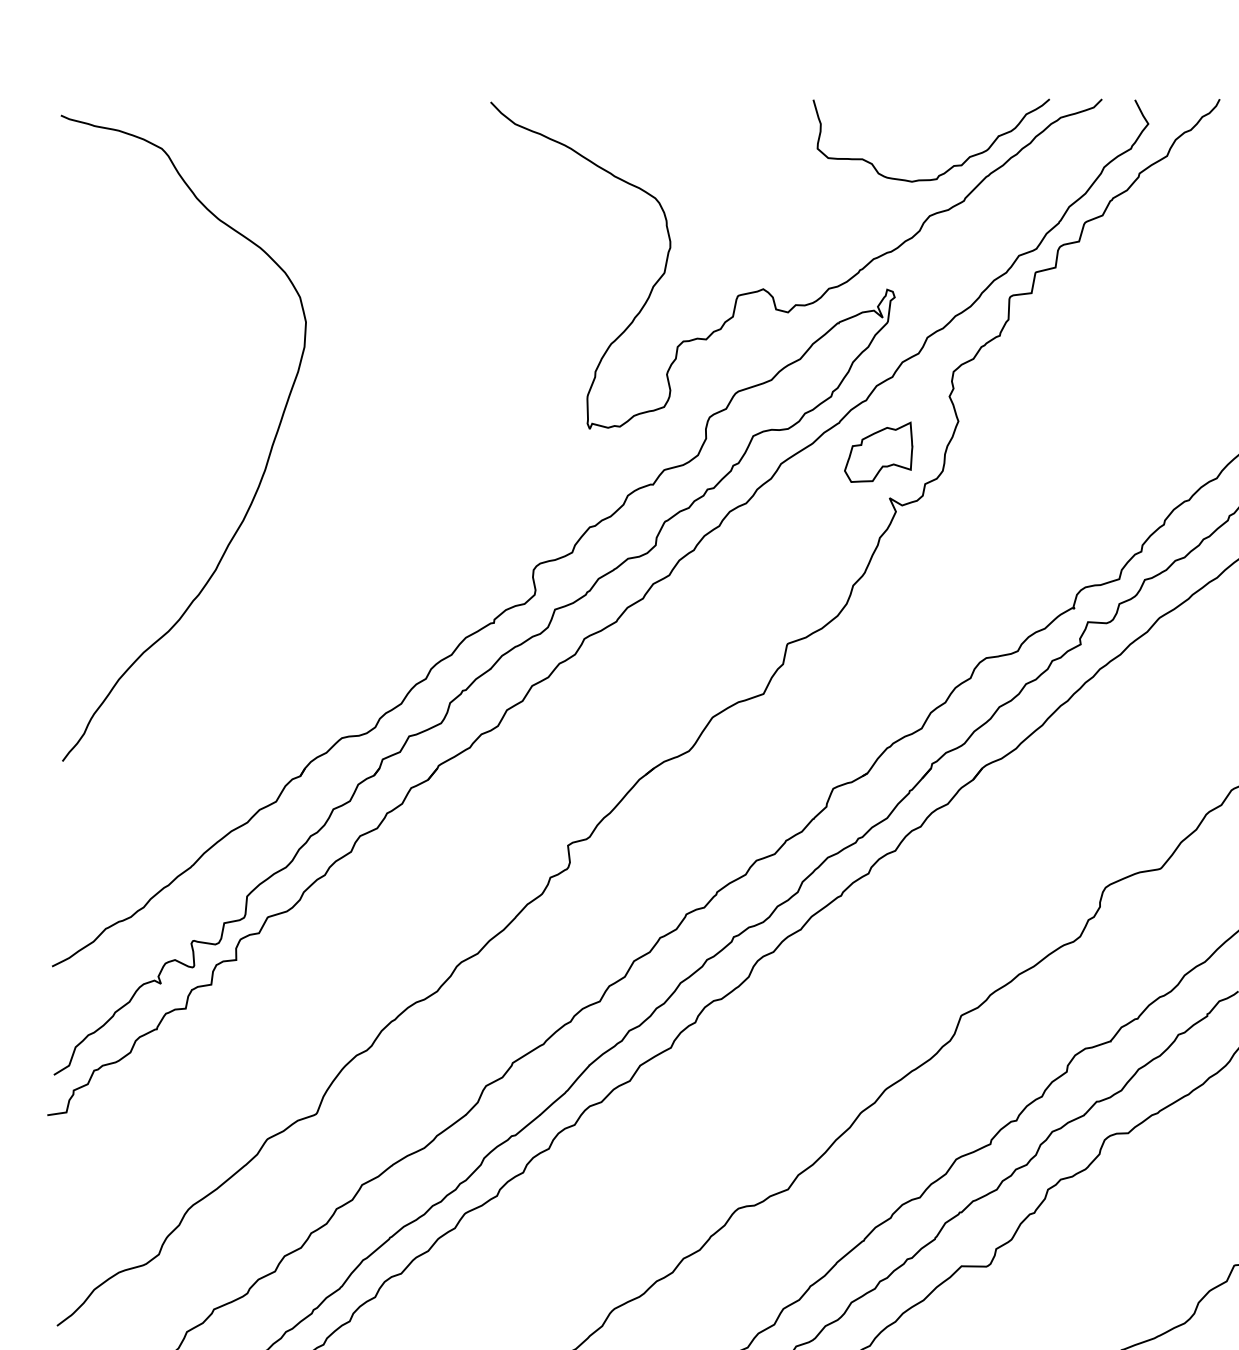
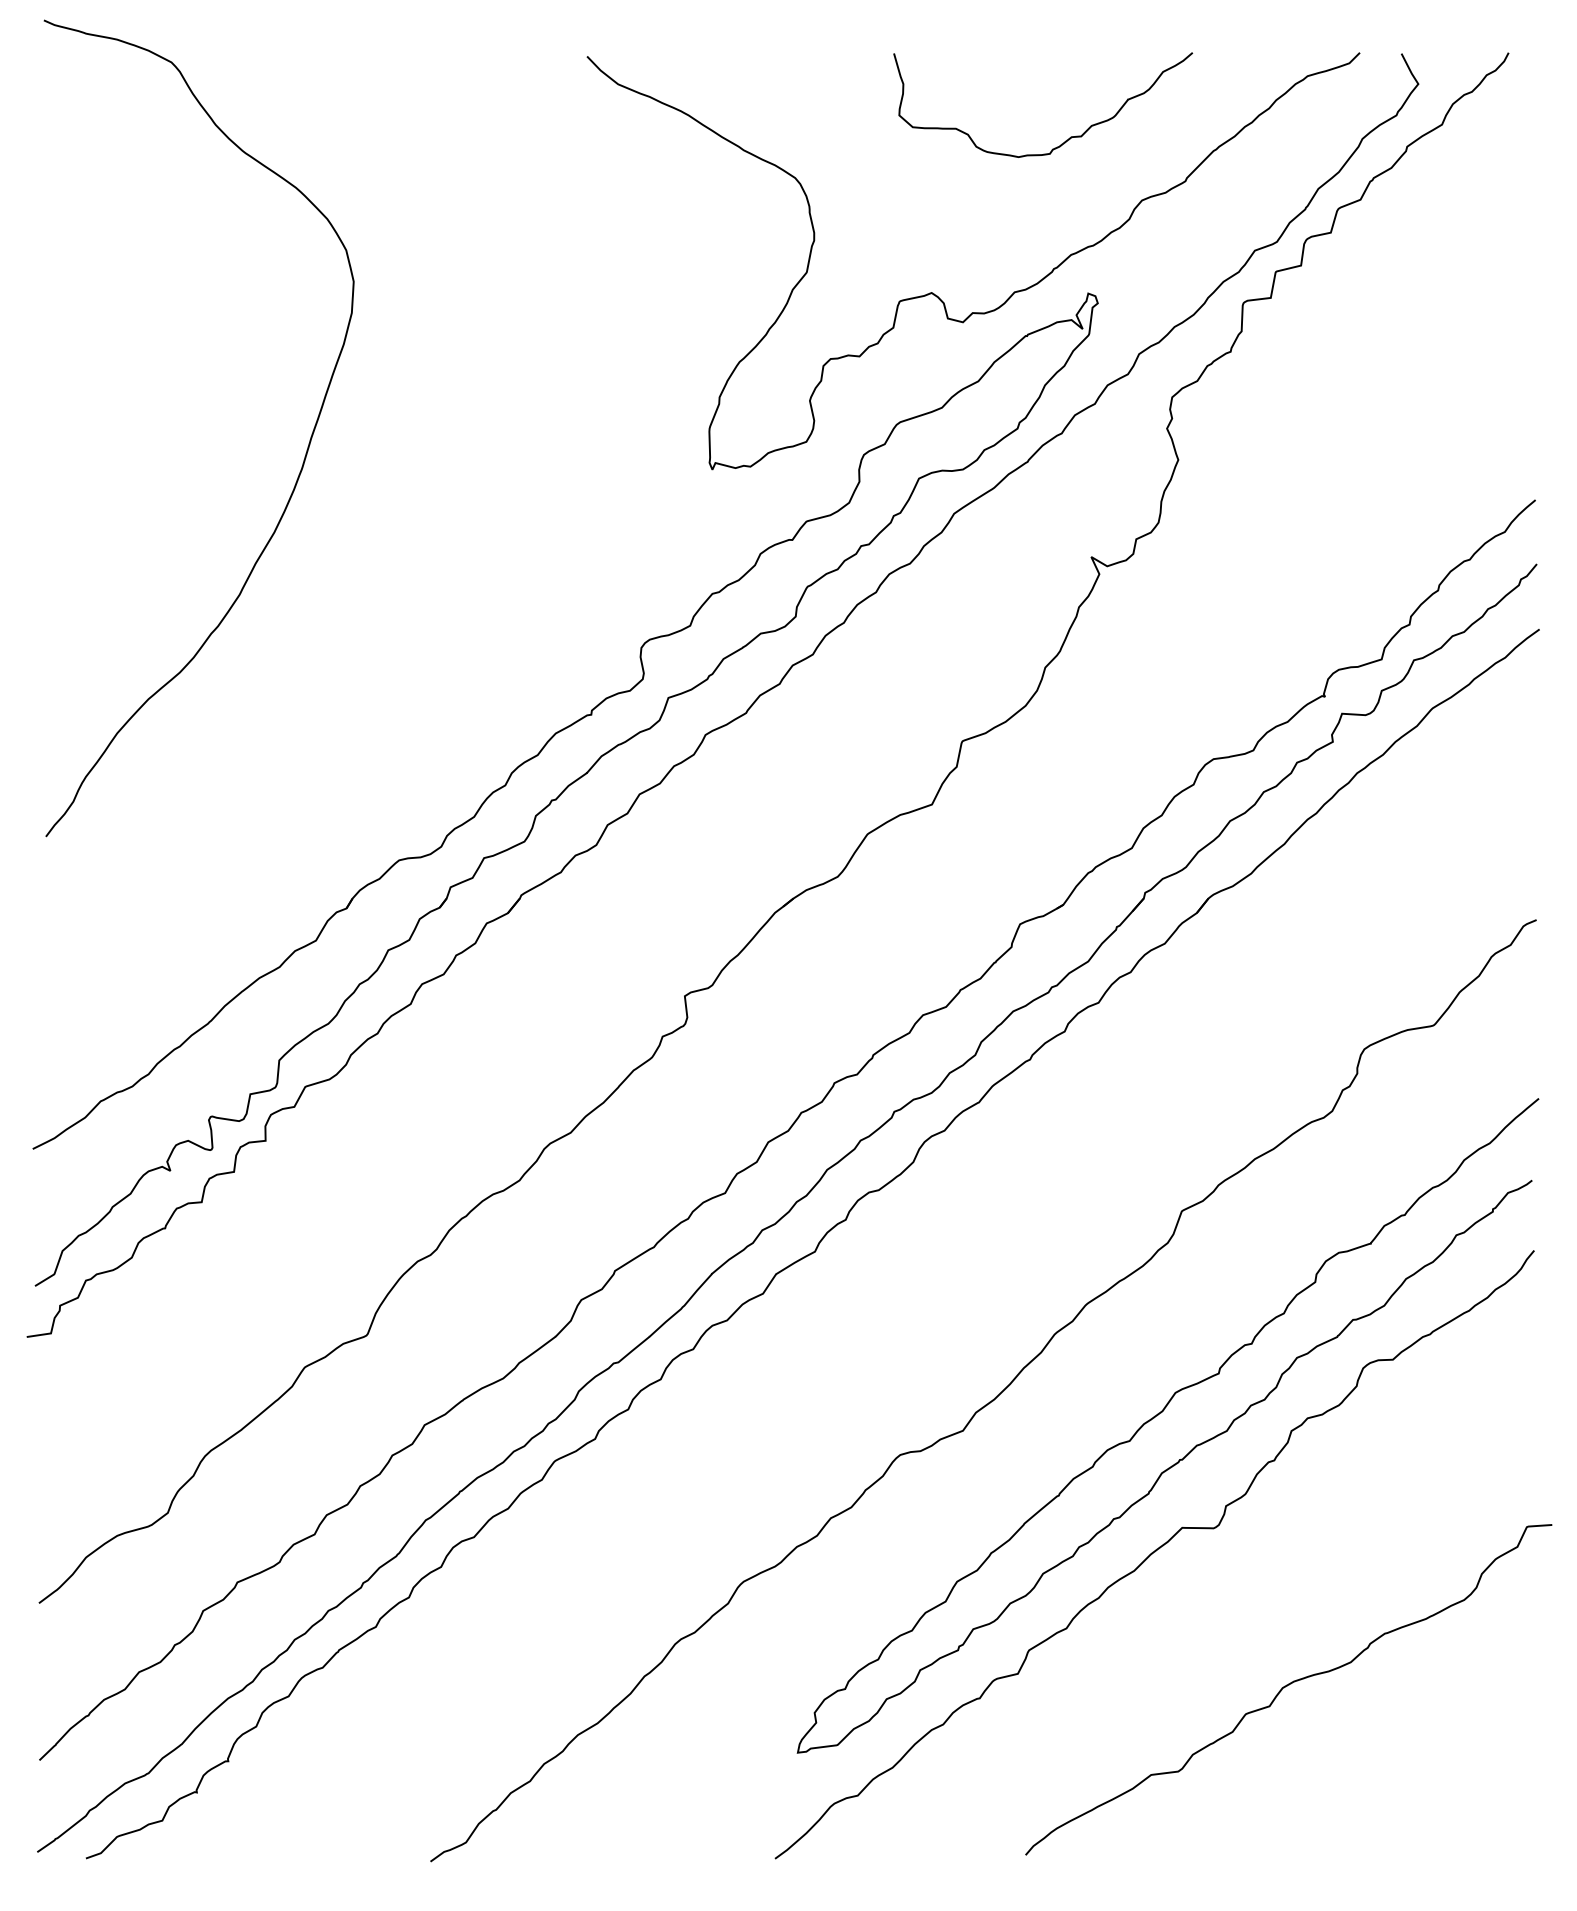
curve: (953, 165) -> (1070, 136), moved
part: (878, 451) -> (1077, 498), removed
curve: (266, 462) -> (303, 459), moved

